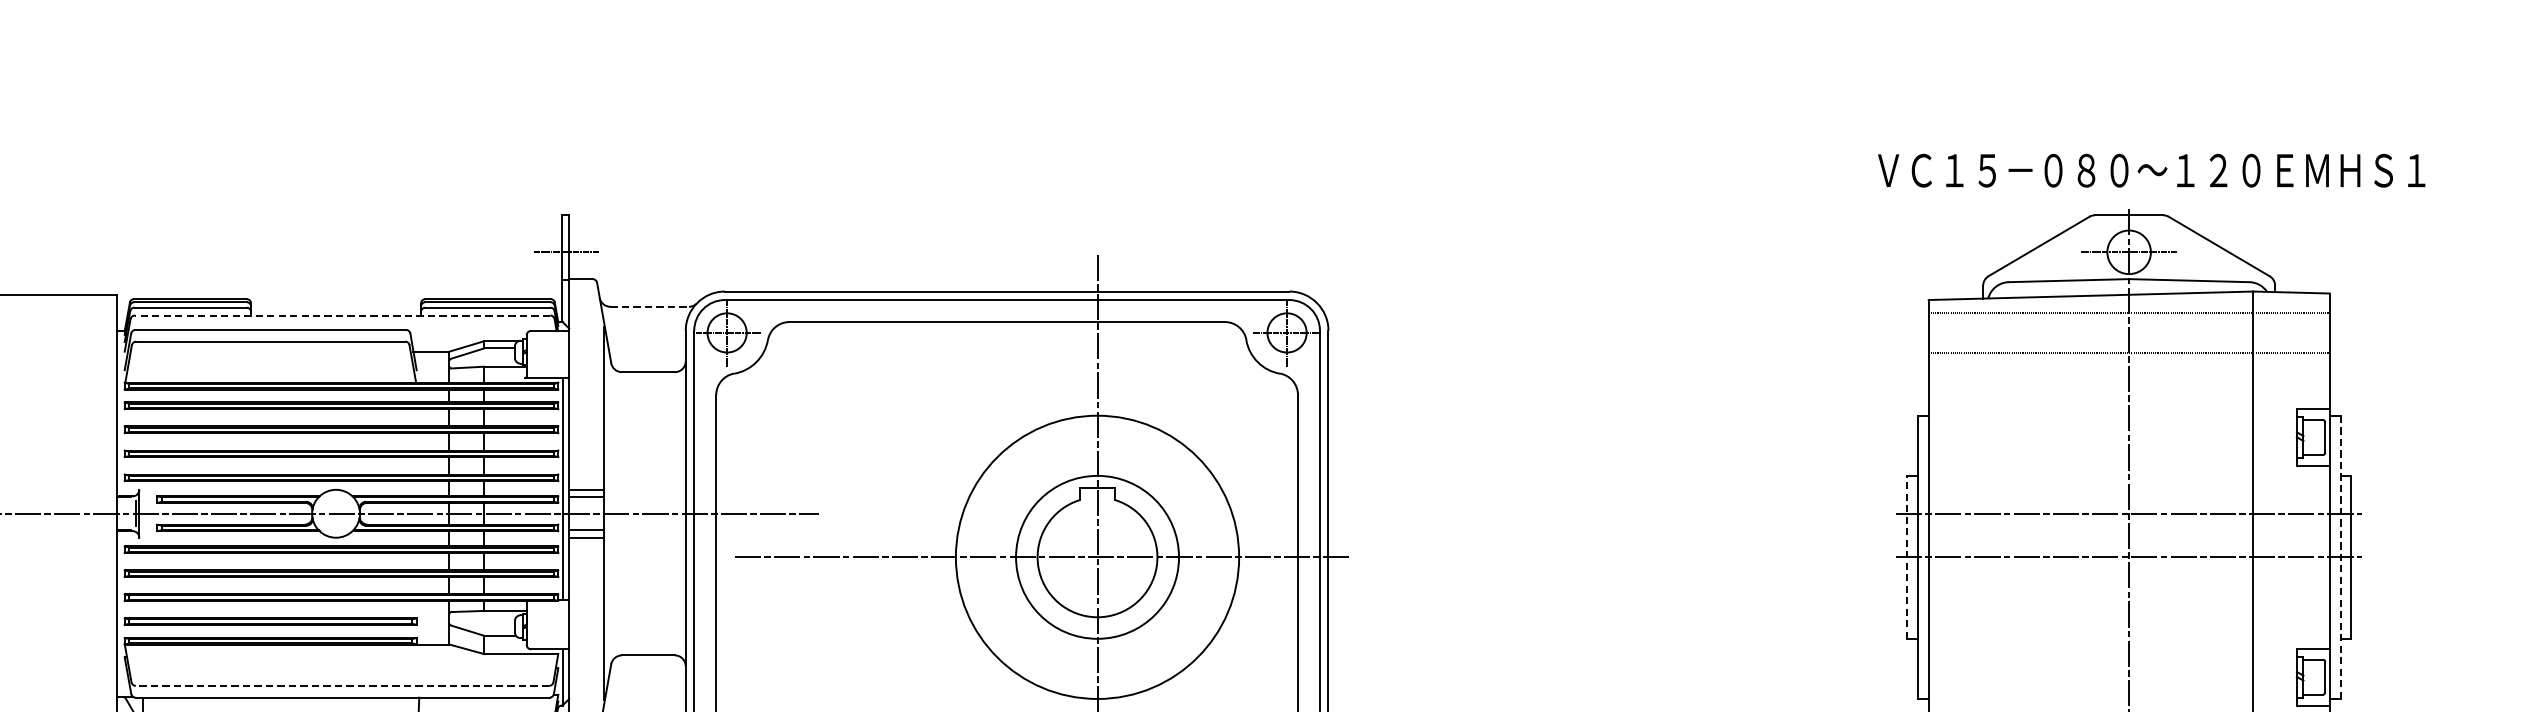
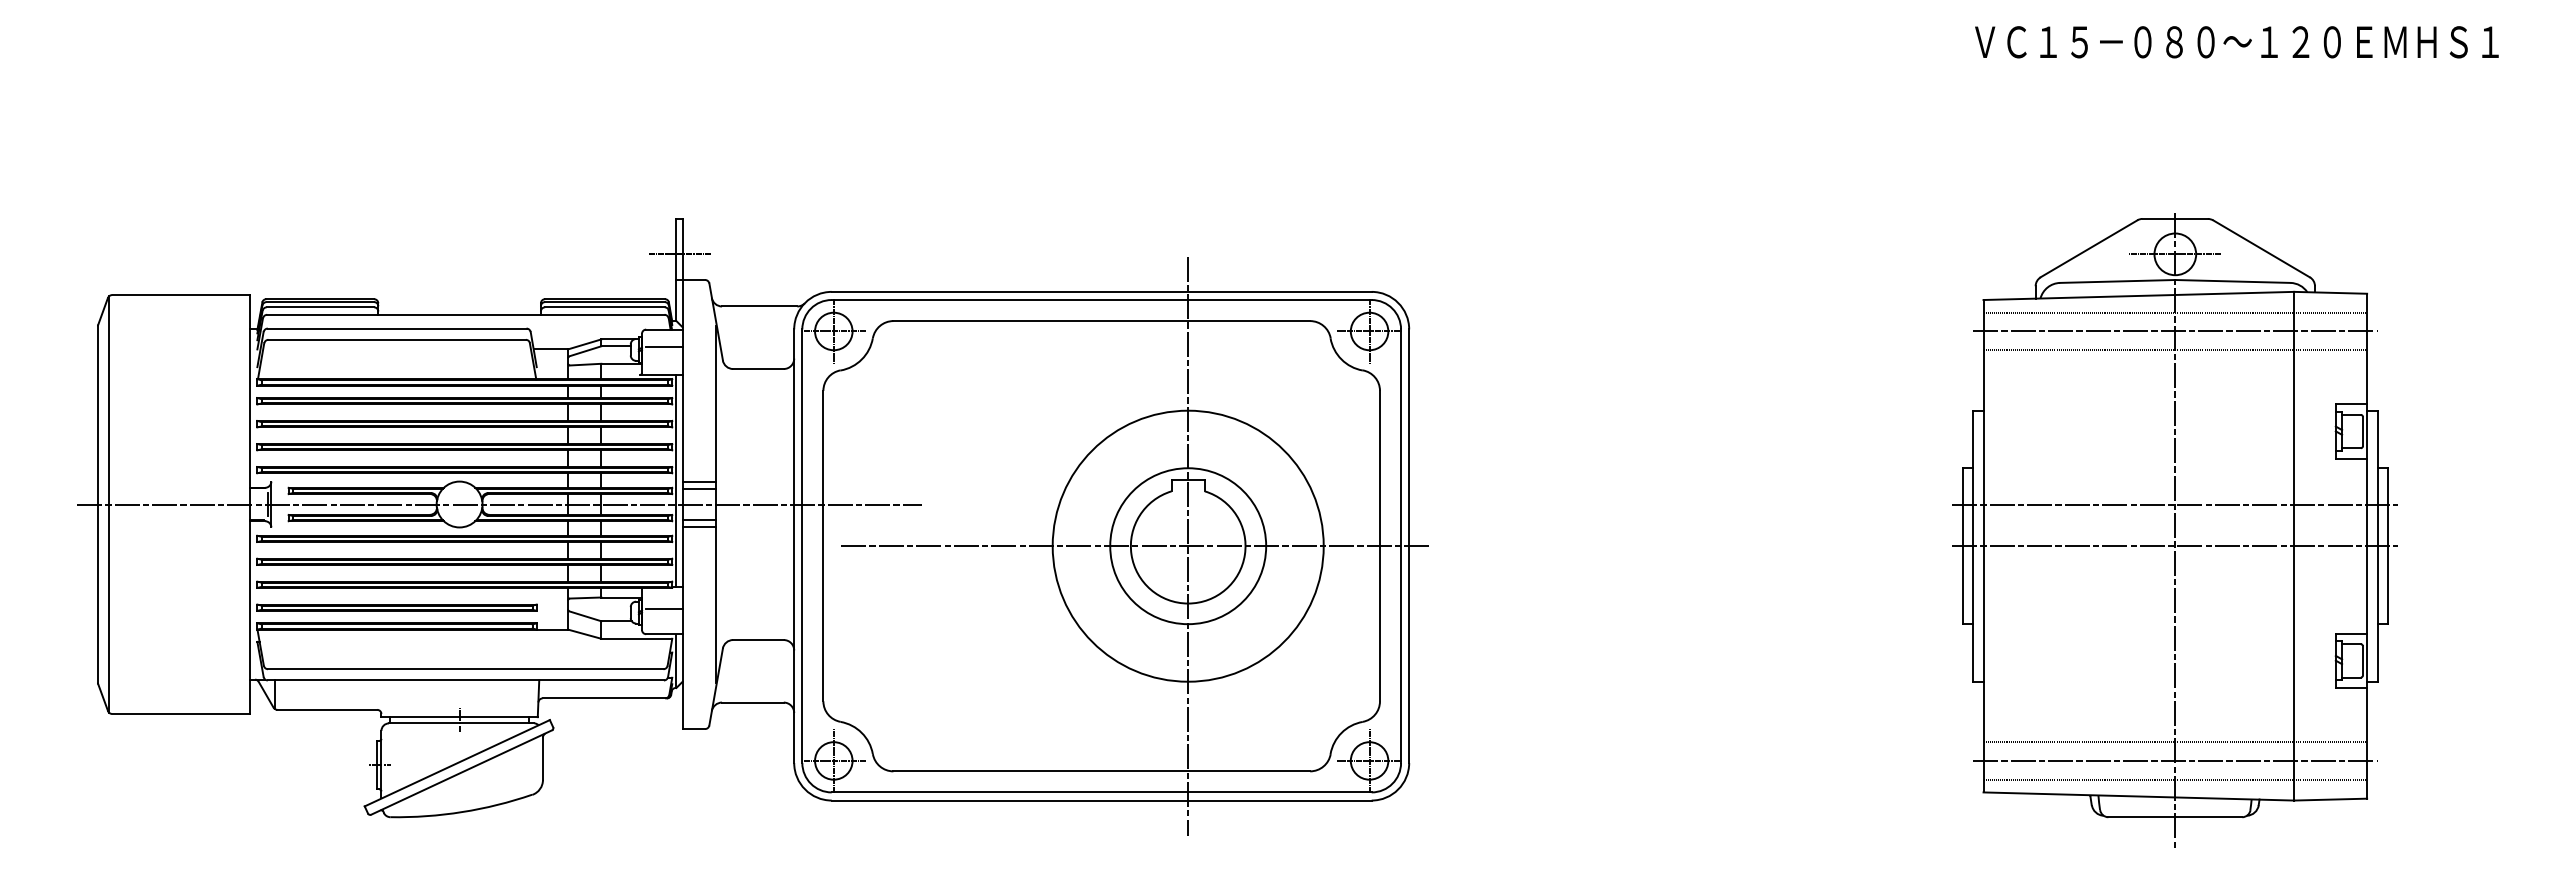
text: (2151, 170) -> (2236, 42), moved
line: (649, 306) -> (759, 306), dashed -> solid
line: (342, 315) -> (465, 314), dashed -> solid
line: (2129, 332) -> (2175, 331), added
line: (550, 348) -> (664, 346), added
line: (1906, 557) -> (1962, 546), dashed -> solid
line: (2340, 557) -> (2377, 546), dashed -> solid
line: (550, 622) -> (664, 608), added
line: (342, 686) -> (465, 669), dashed -> solid

